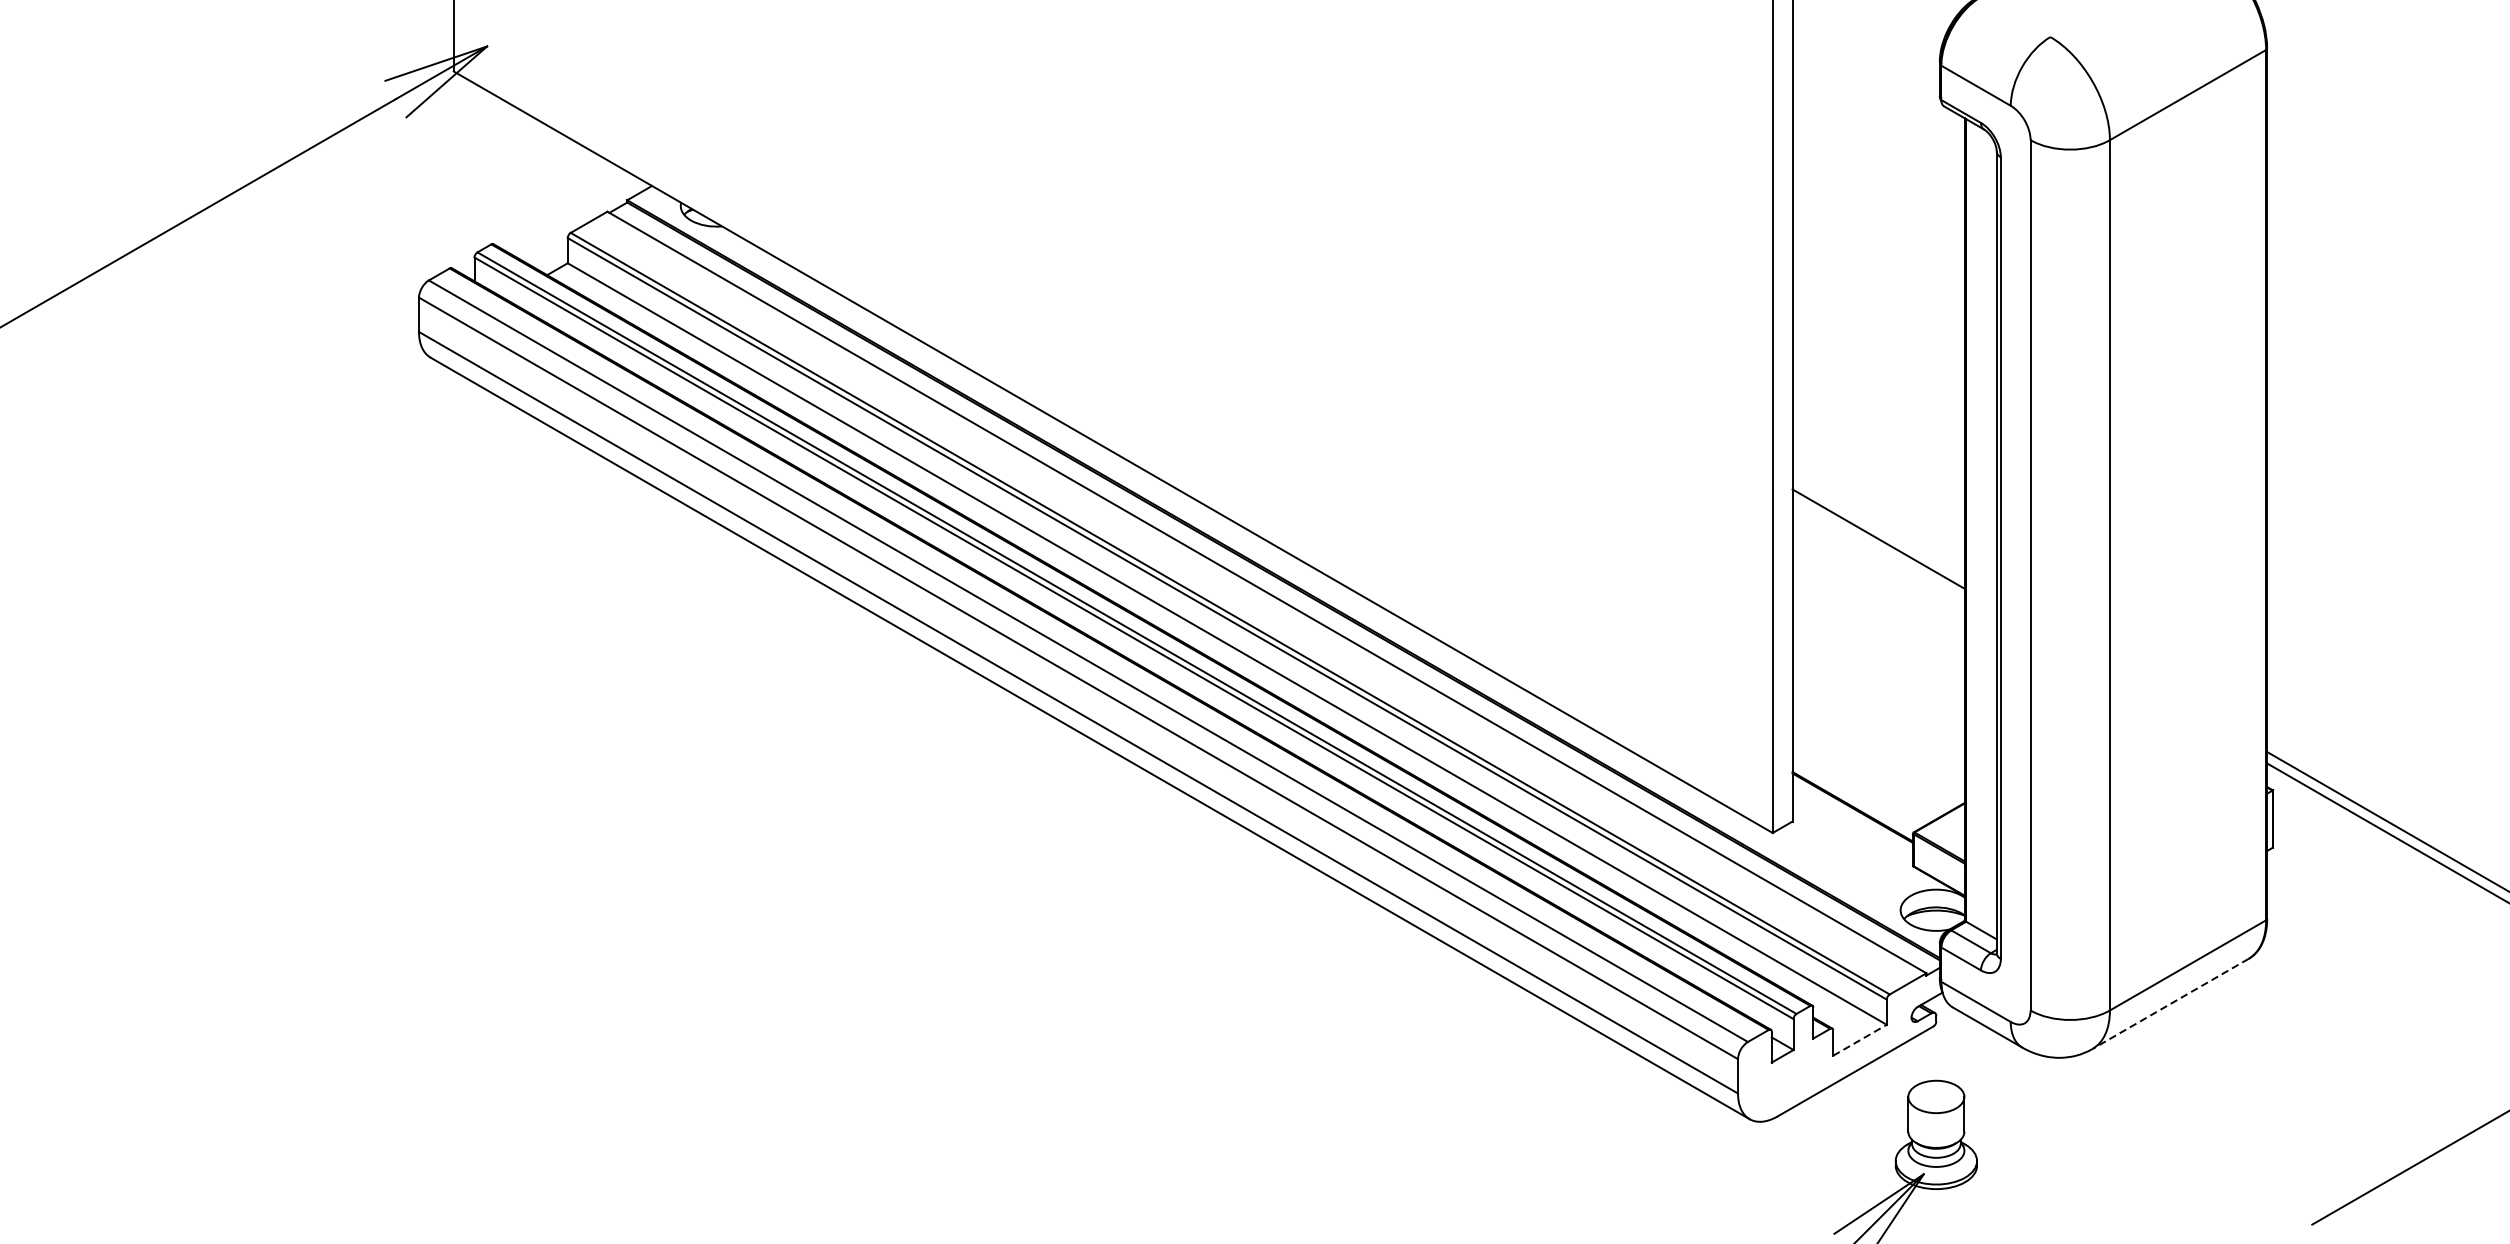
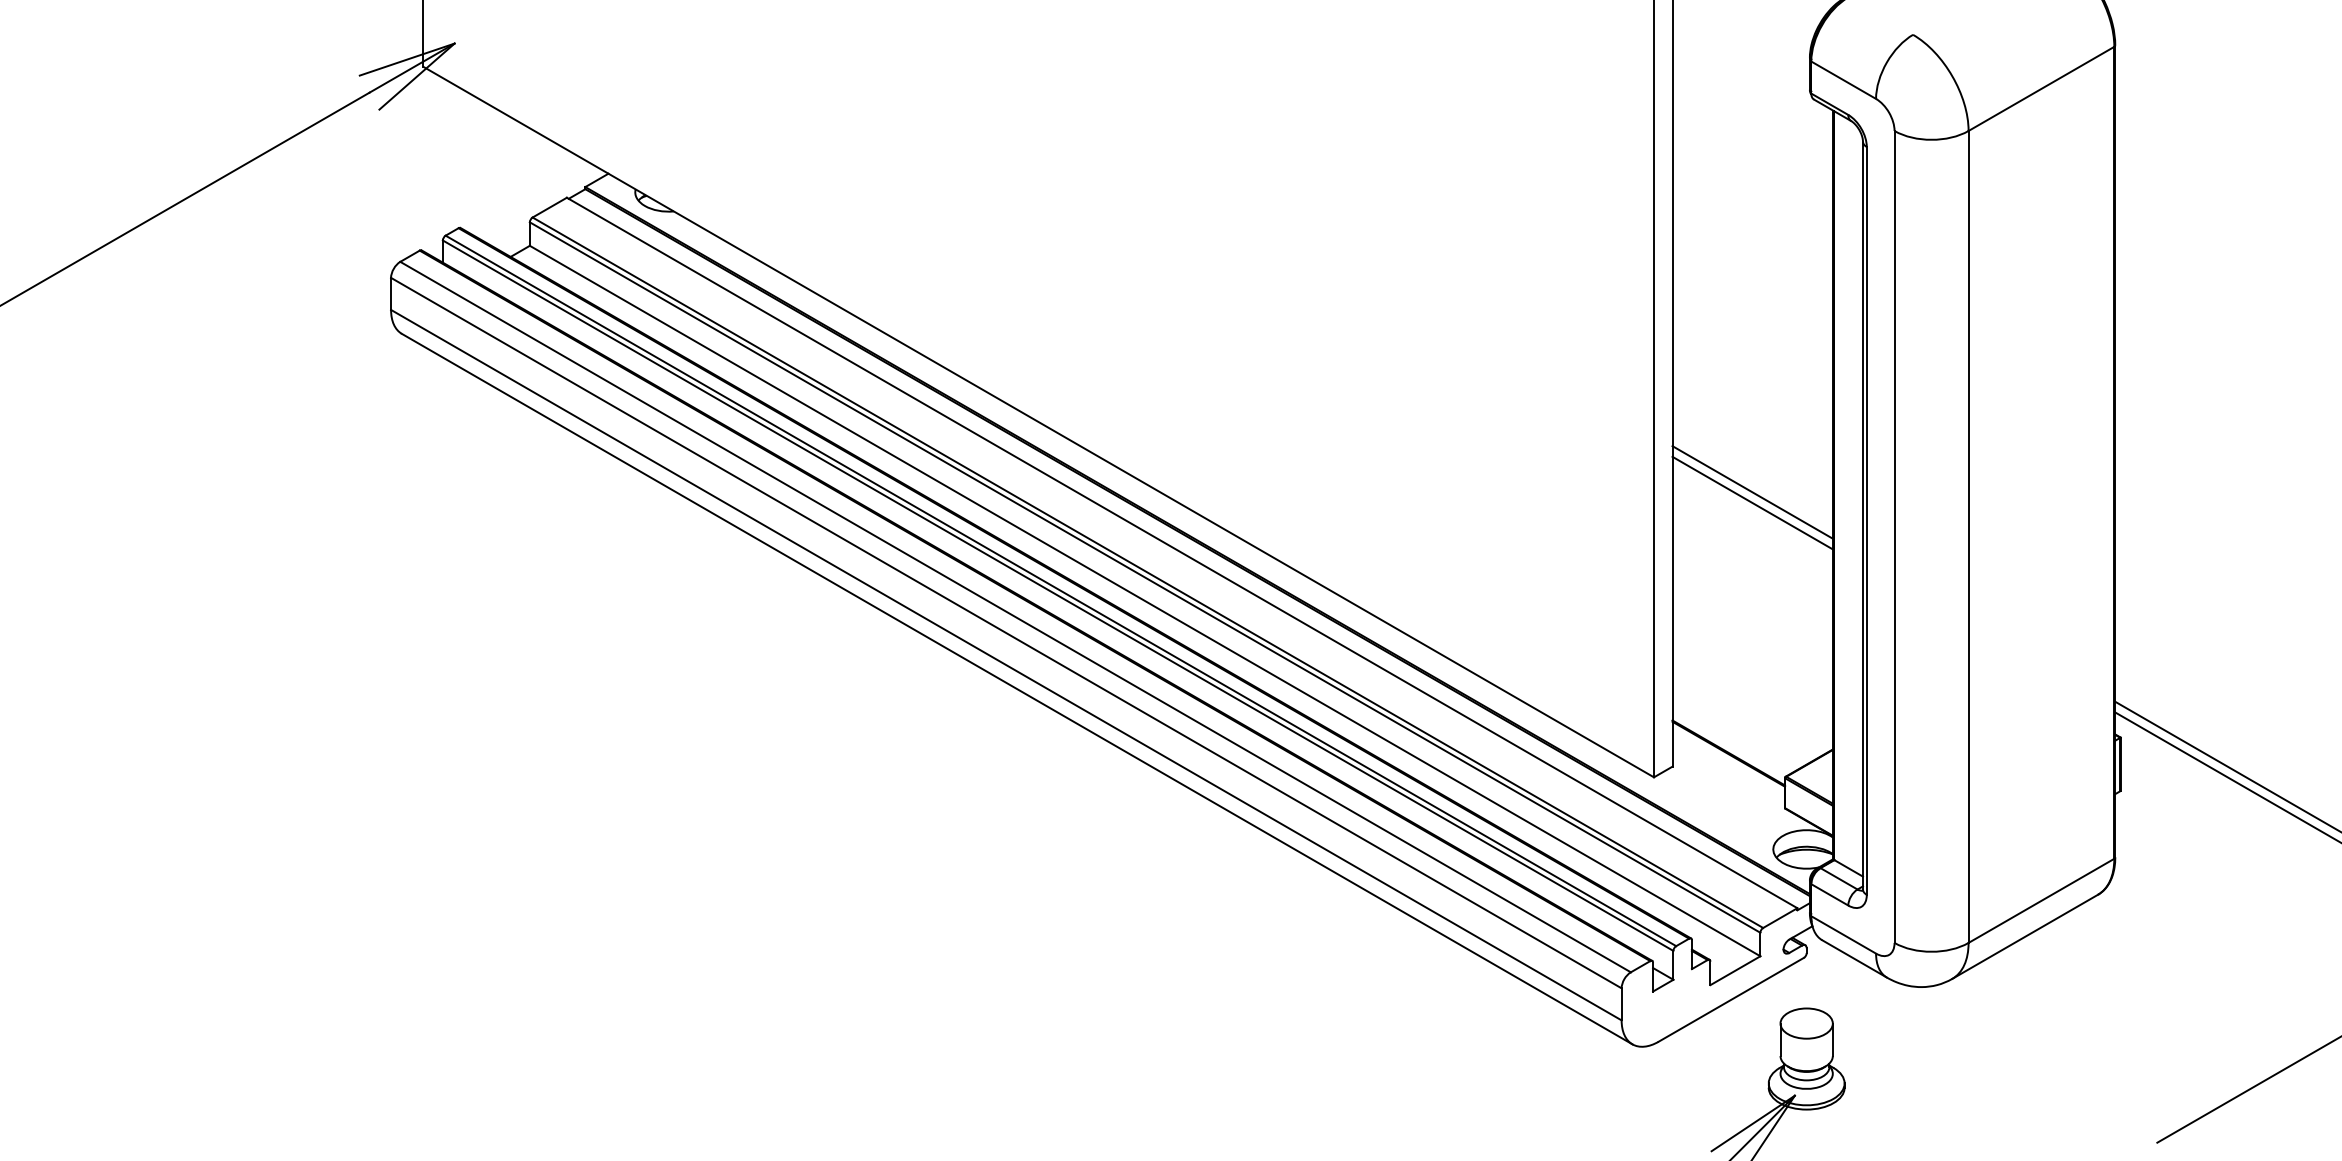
line: (1878, 527) -> (1752, 492), added
line: (2169, 1004) -> (2024, 937), dashed -> solid
line: (1860, 1040) -> (1735, 970), dashed -> solid

